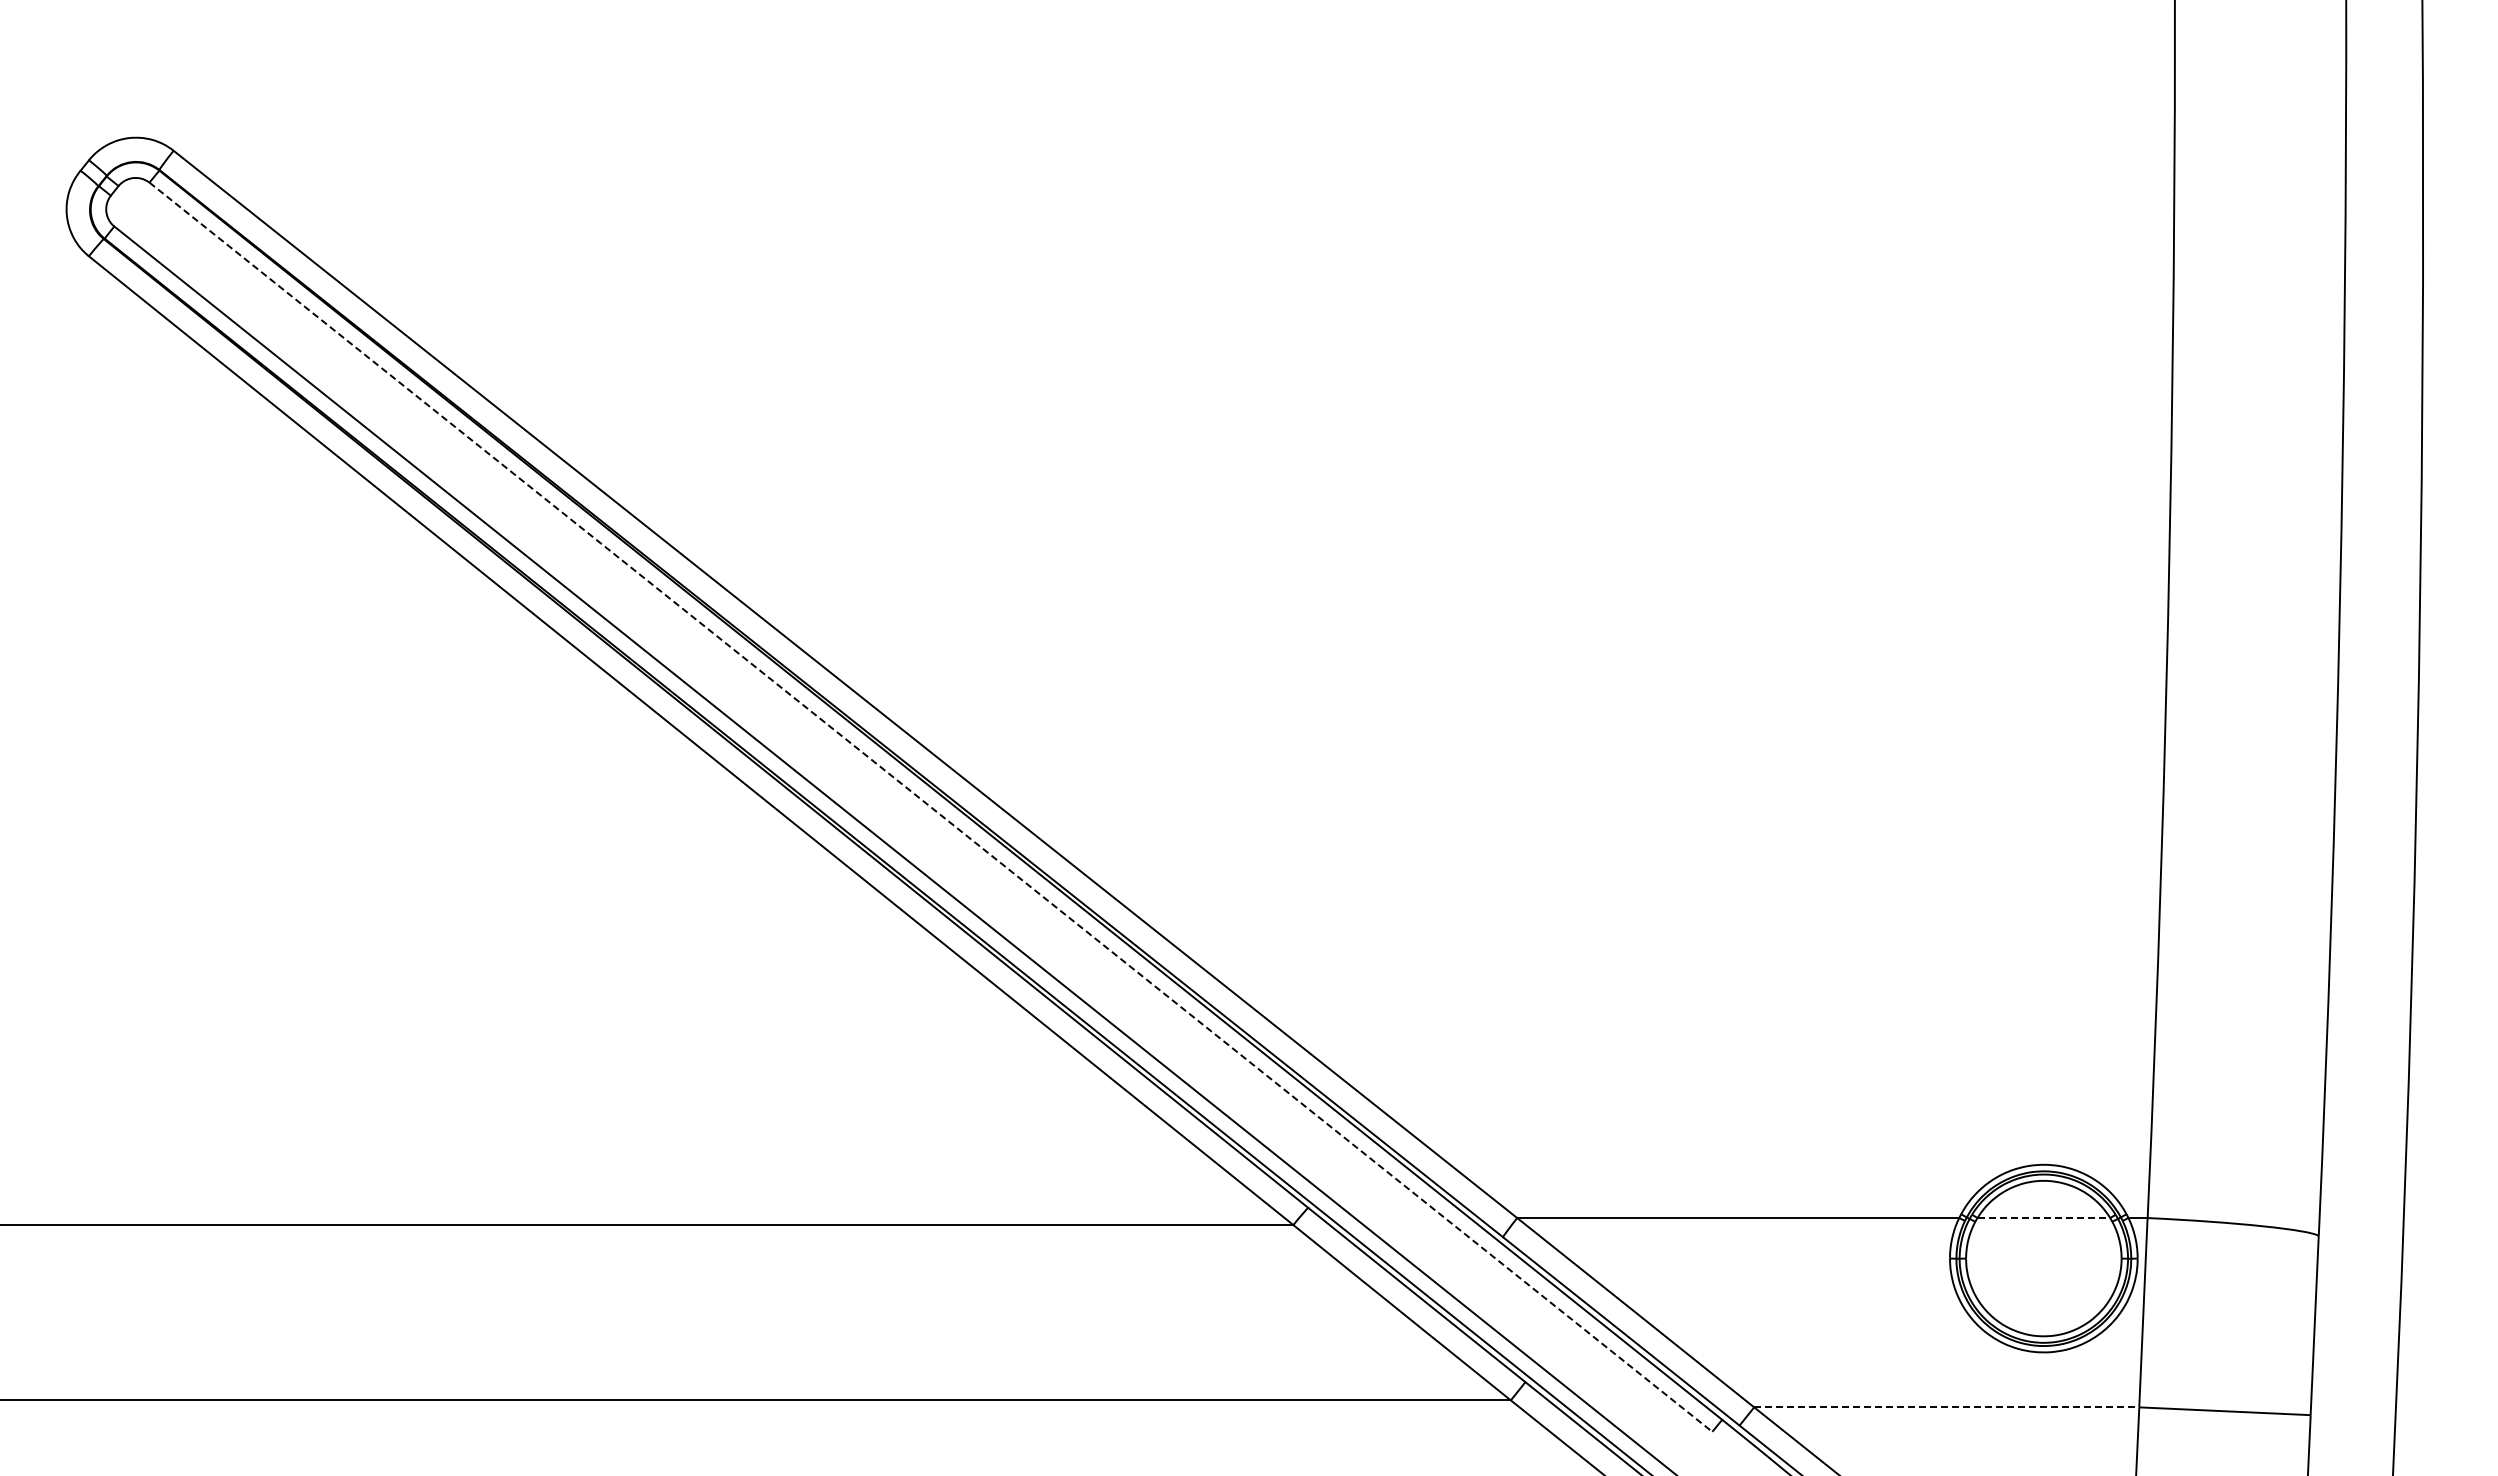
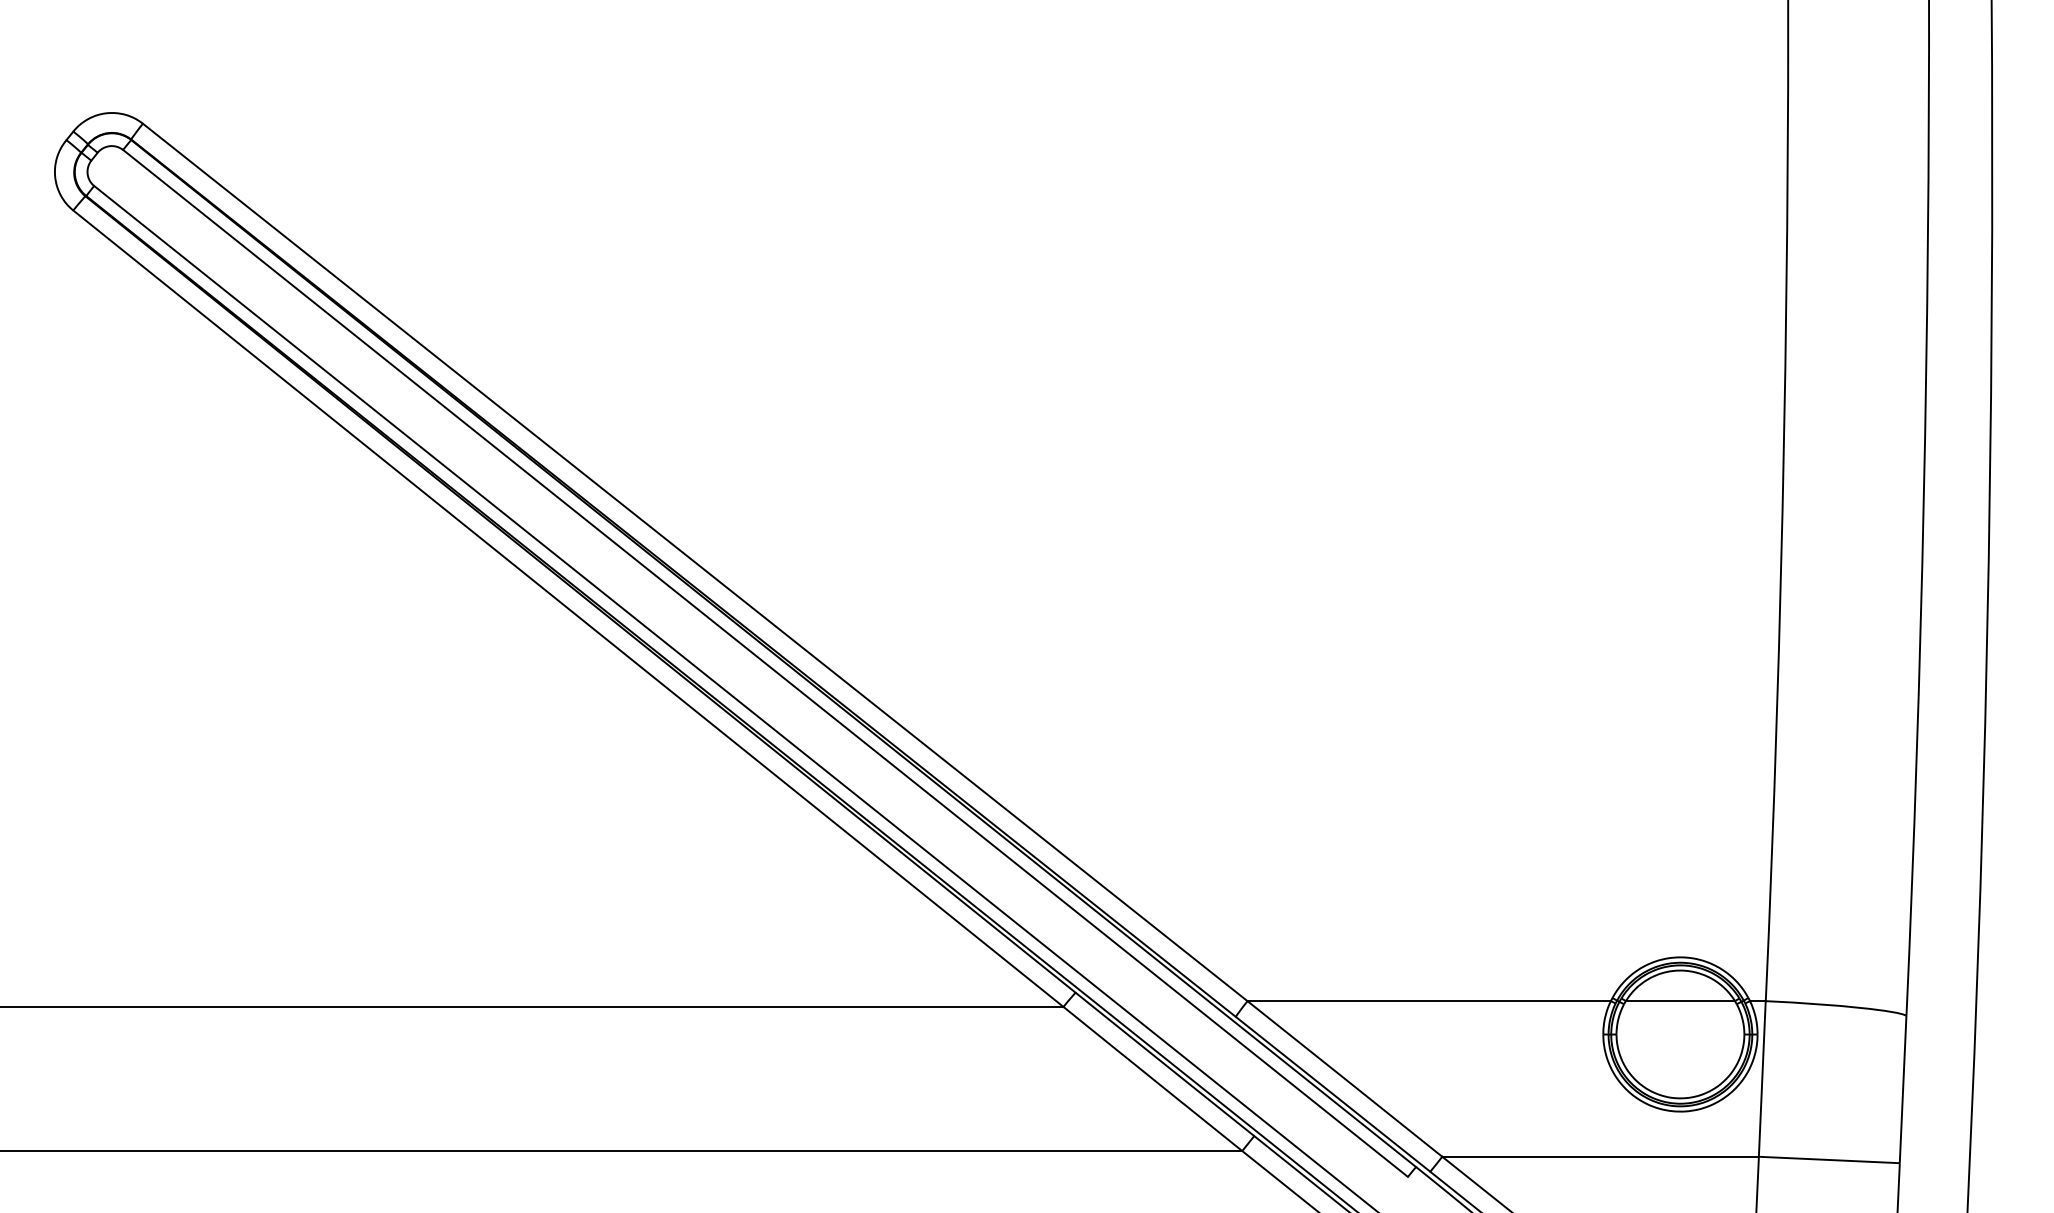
line: (931, 807) -> (765, 663), dashed -> solid
line: (2044, 1218) -> (1680, 1001), dashed -> solid
line: (1946, 1407) -> (1600, 1156), dashed -> solid

